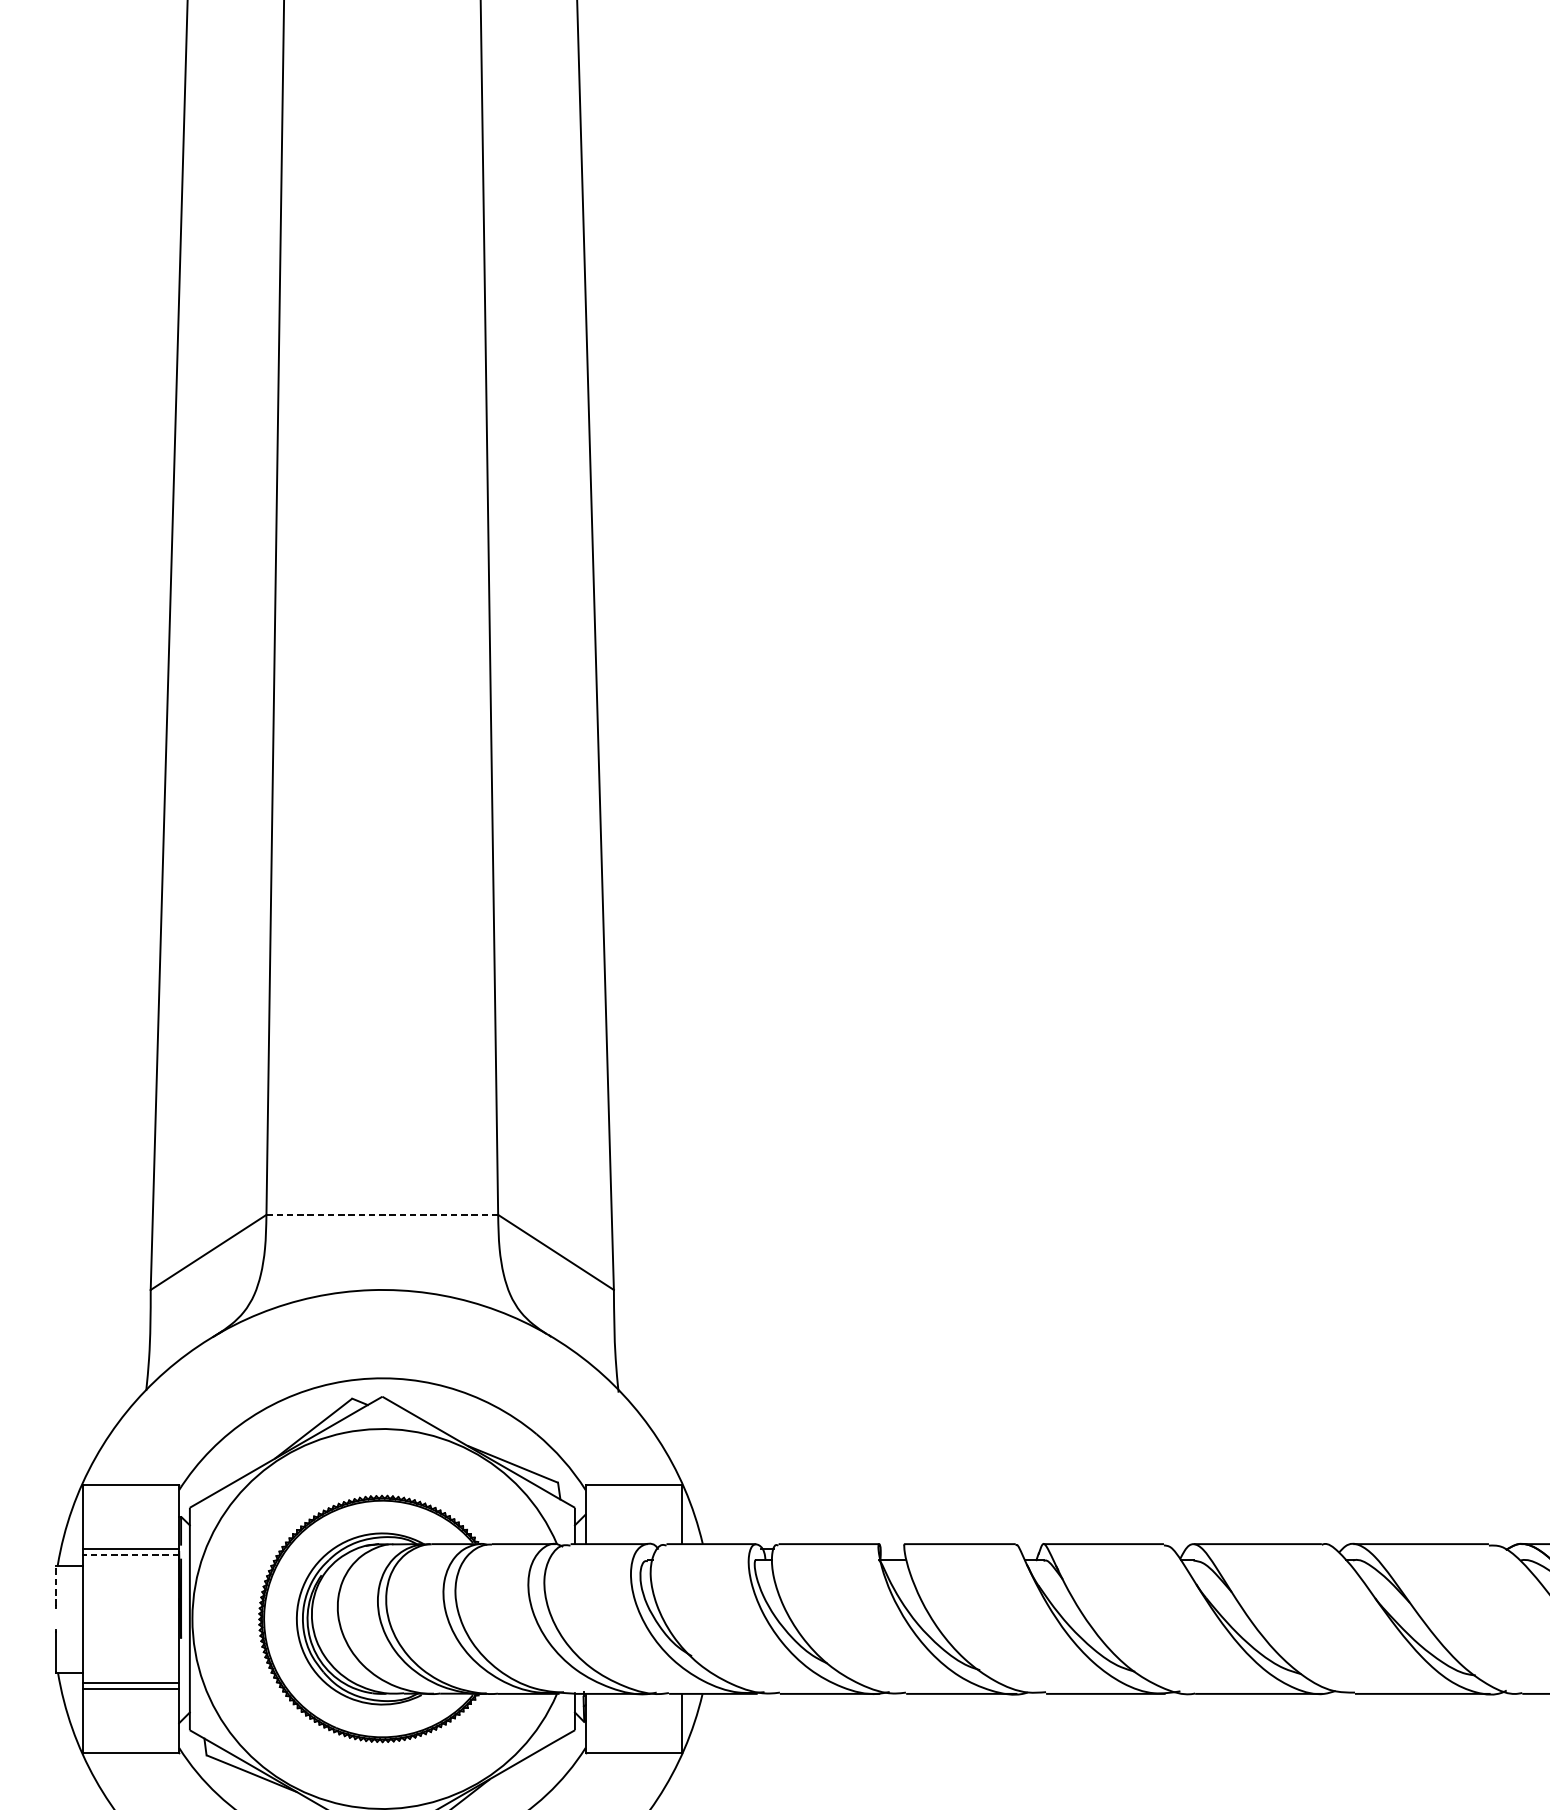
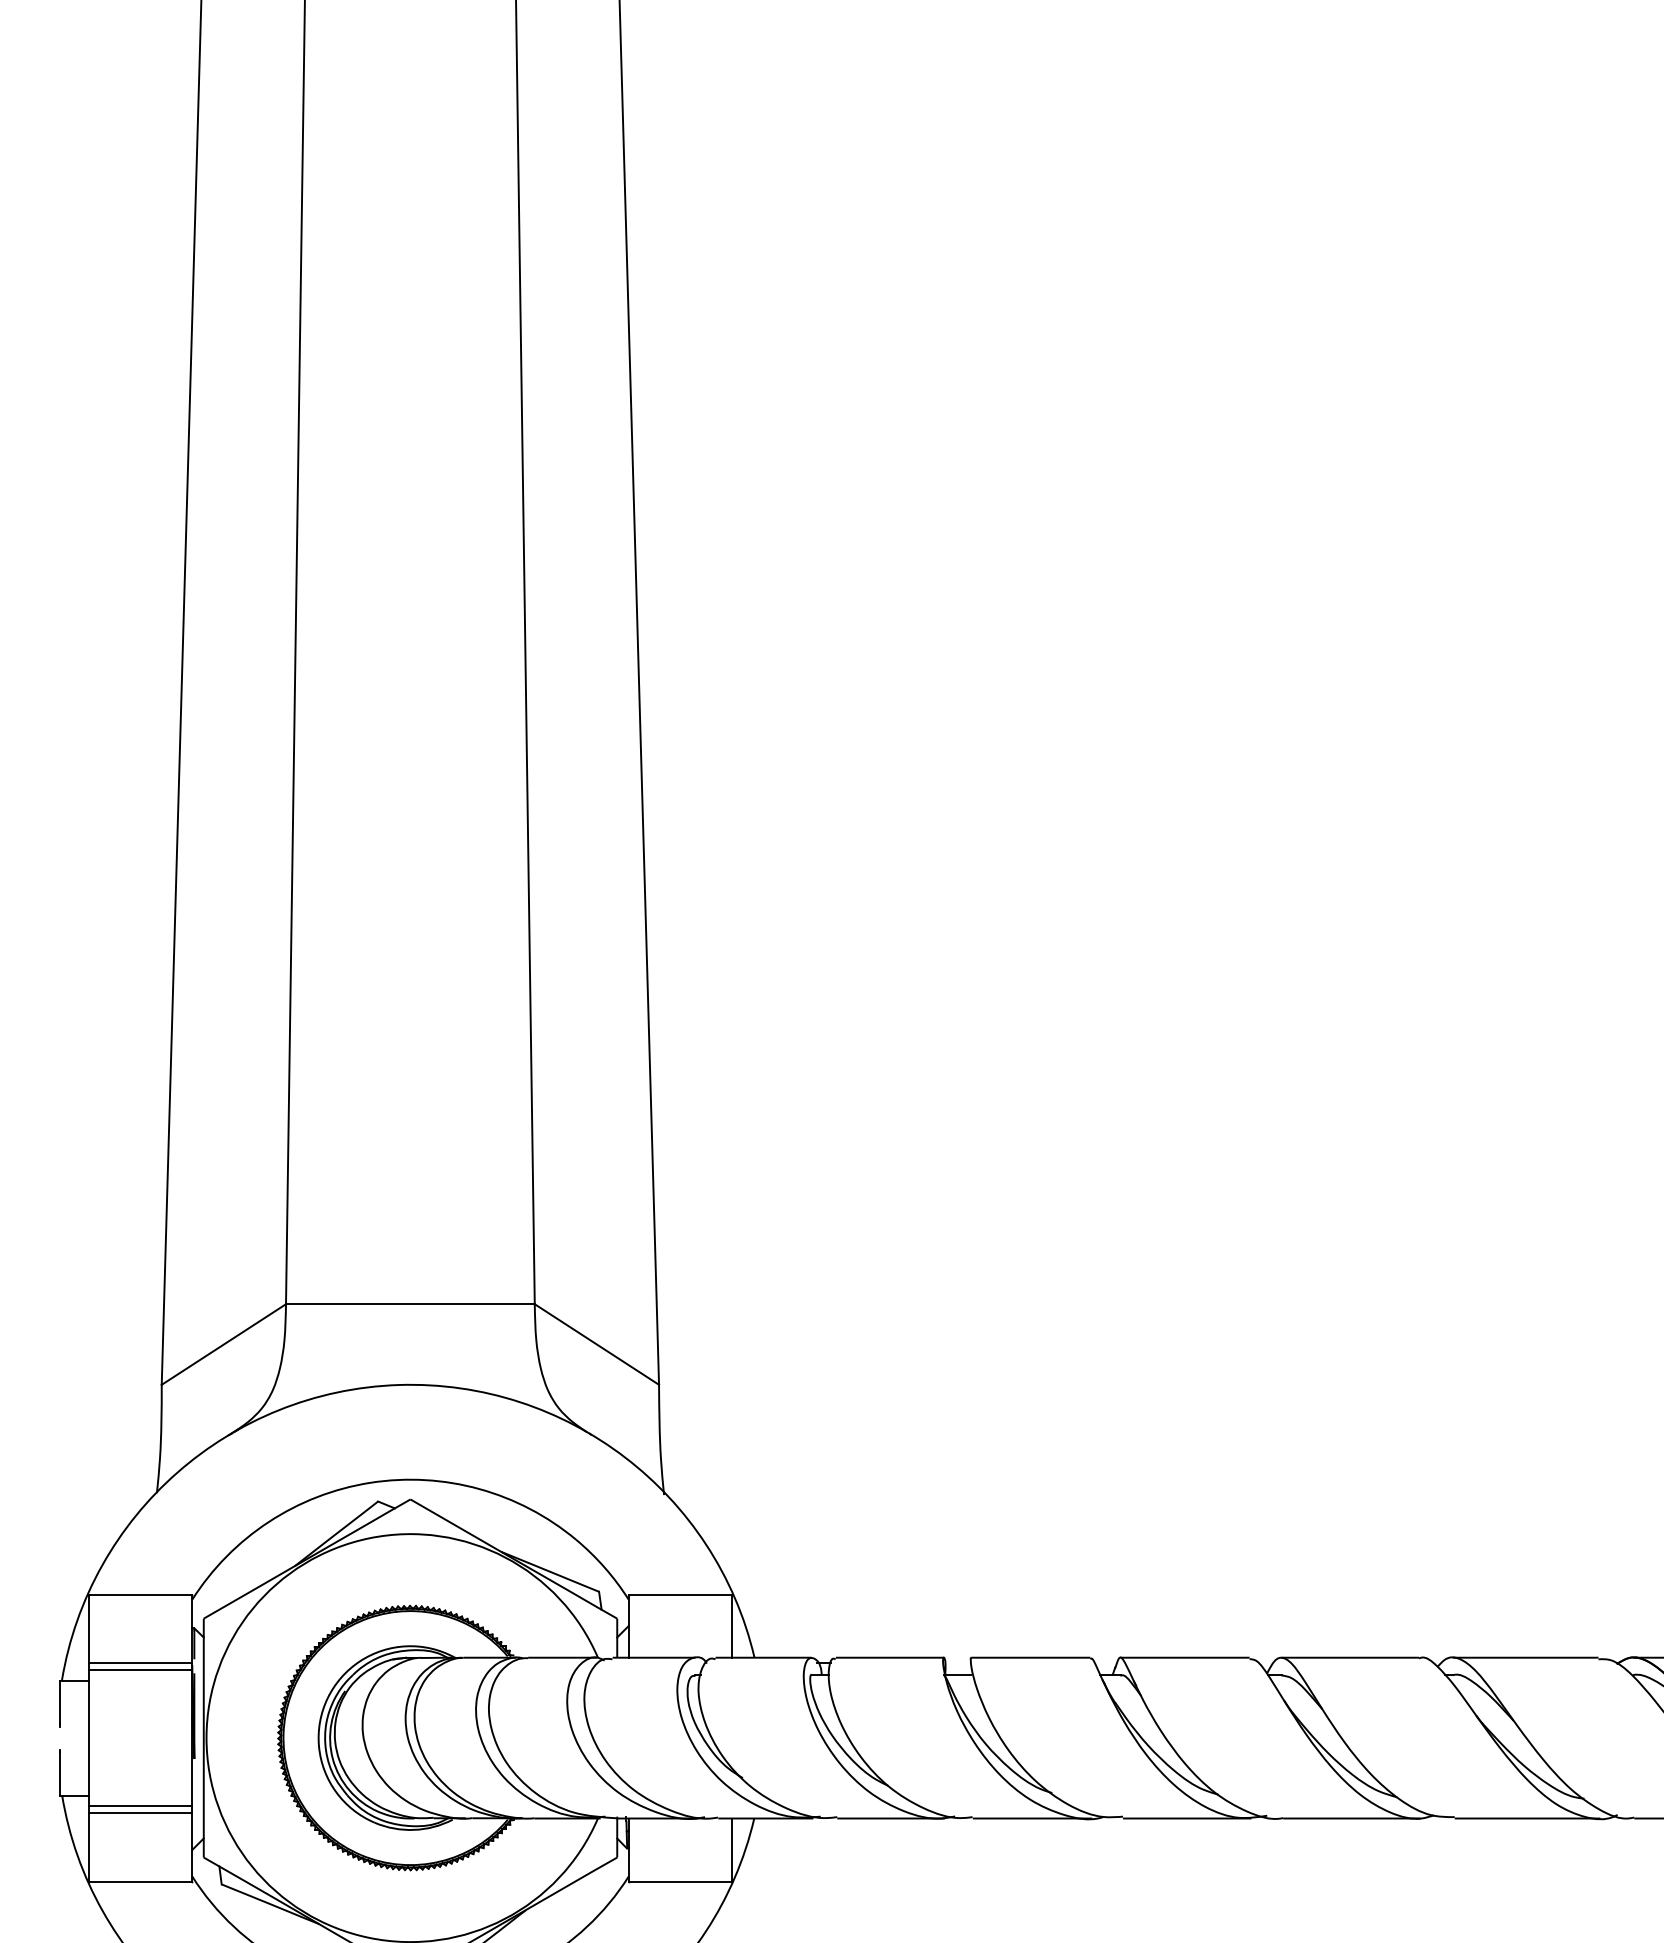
line: (382, 1215) -> (410, 1304), dashed -> solid
line: (130, 1555) -> (140, 1669), dashed -> solid
line: (56, 1585) -> (60, 1702), dashed -> solid

